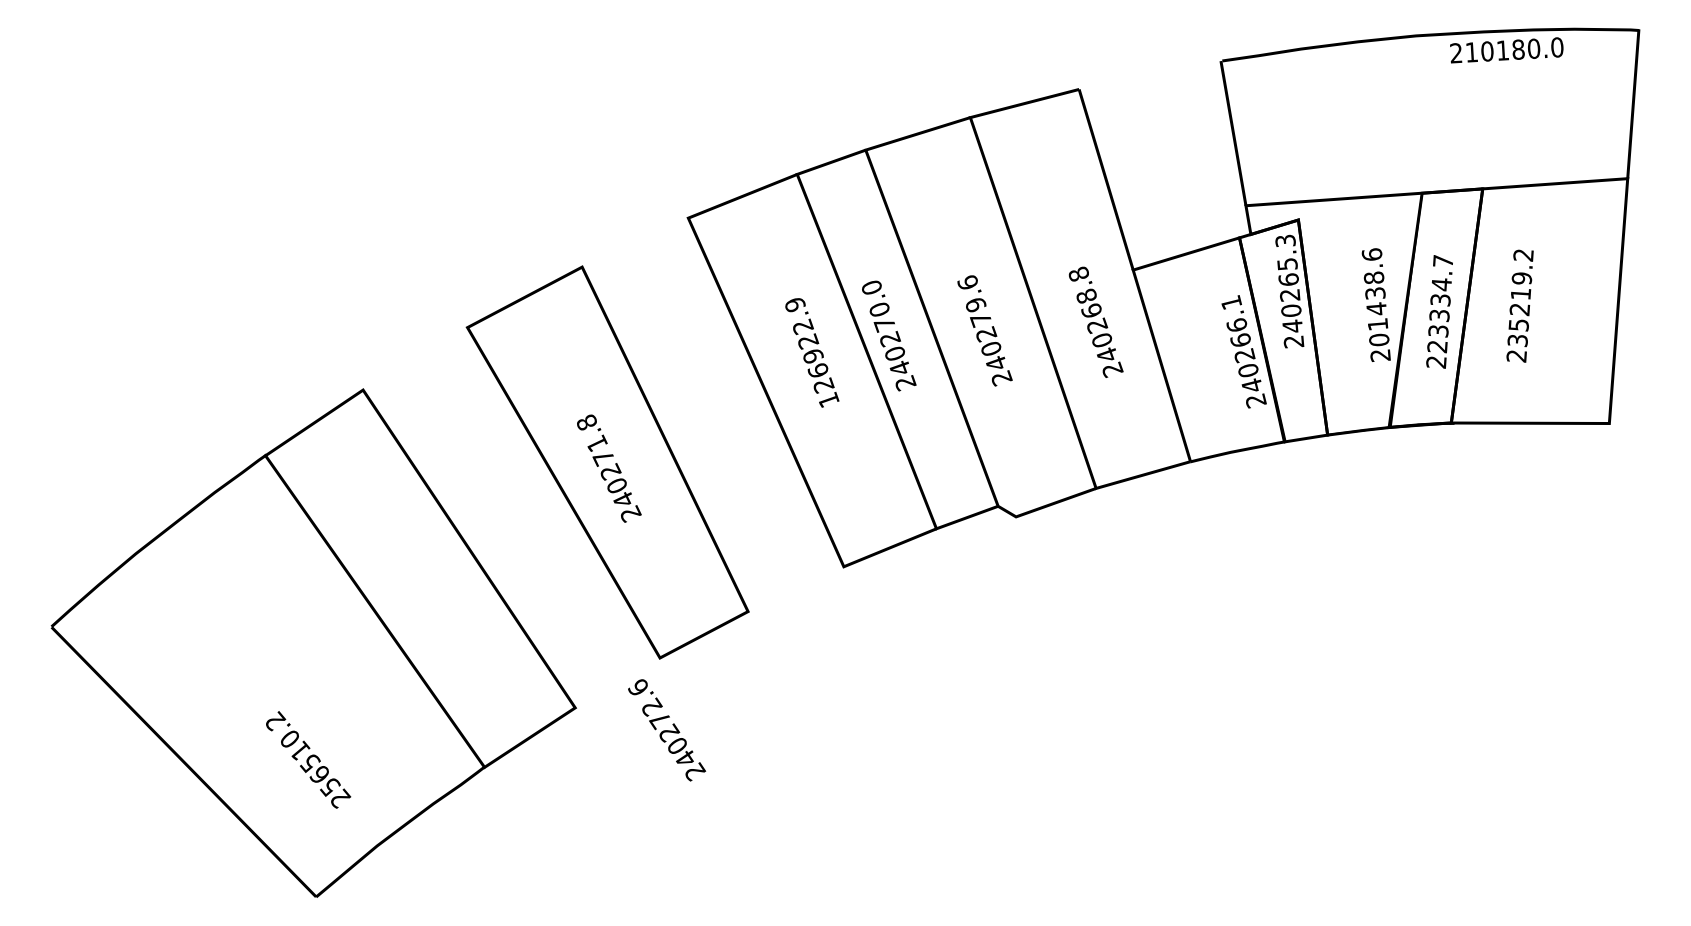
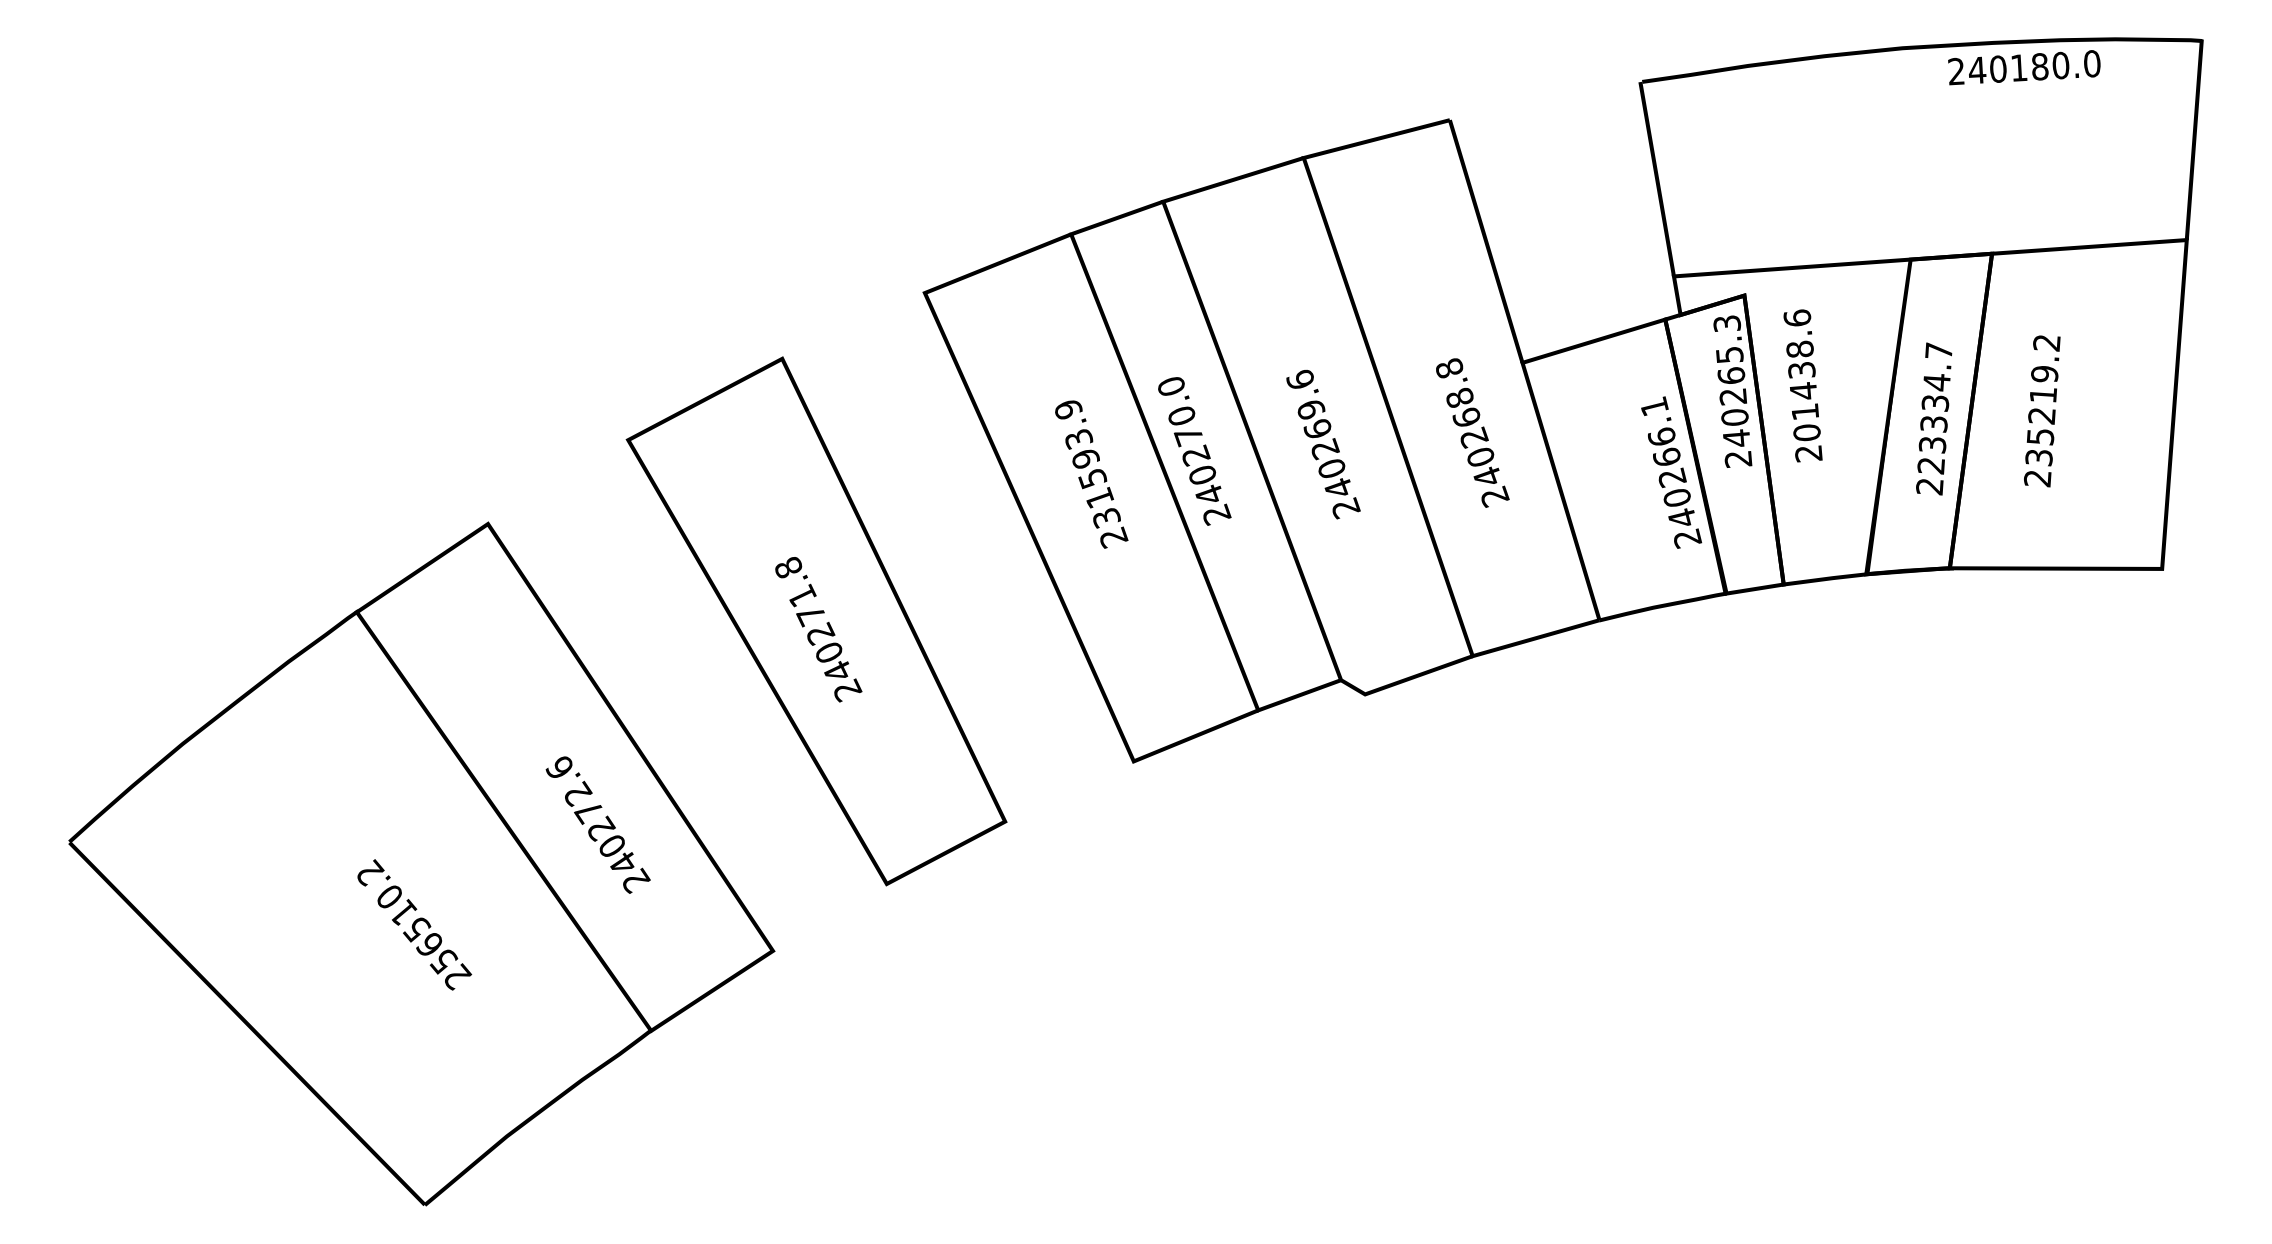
text: (1471, 51) -> (1977, 69), 210180.0 -> 240180.0
text: (1375, 304) -> (1802, 385), moved
text: (980, 319) -> (1317, 429), 240279.6 -> 240269.6
text: (816, 363) -> (1096, 488), 126922.9 -> 231593.9
text: (666, 729) -> (597, 824), moved
text: (308, 759) -> (414, 924), moved

